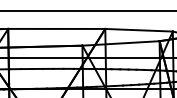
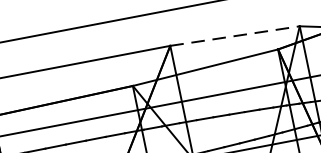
line: (139, 30) -> (235, 36), solid -> dashed

